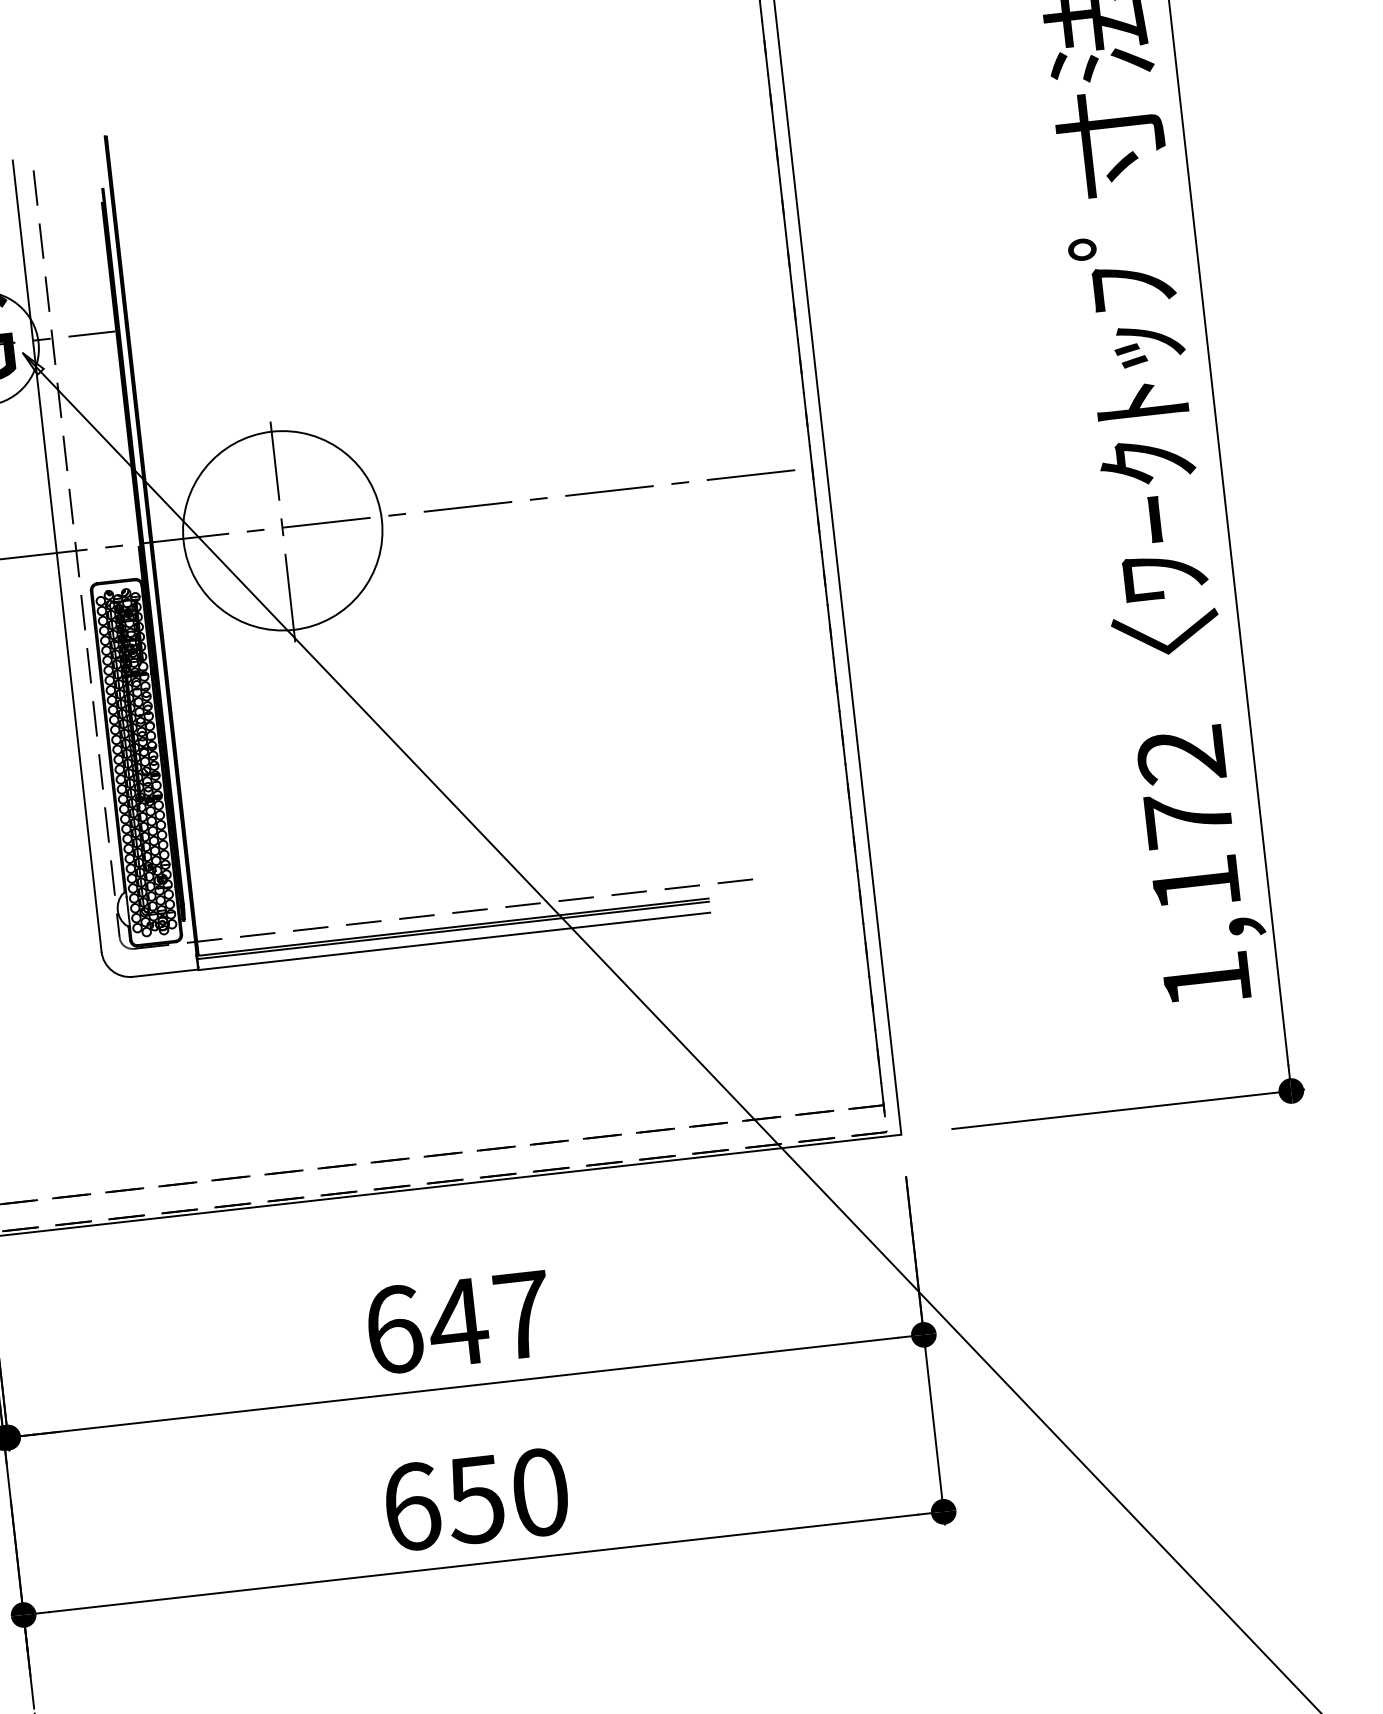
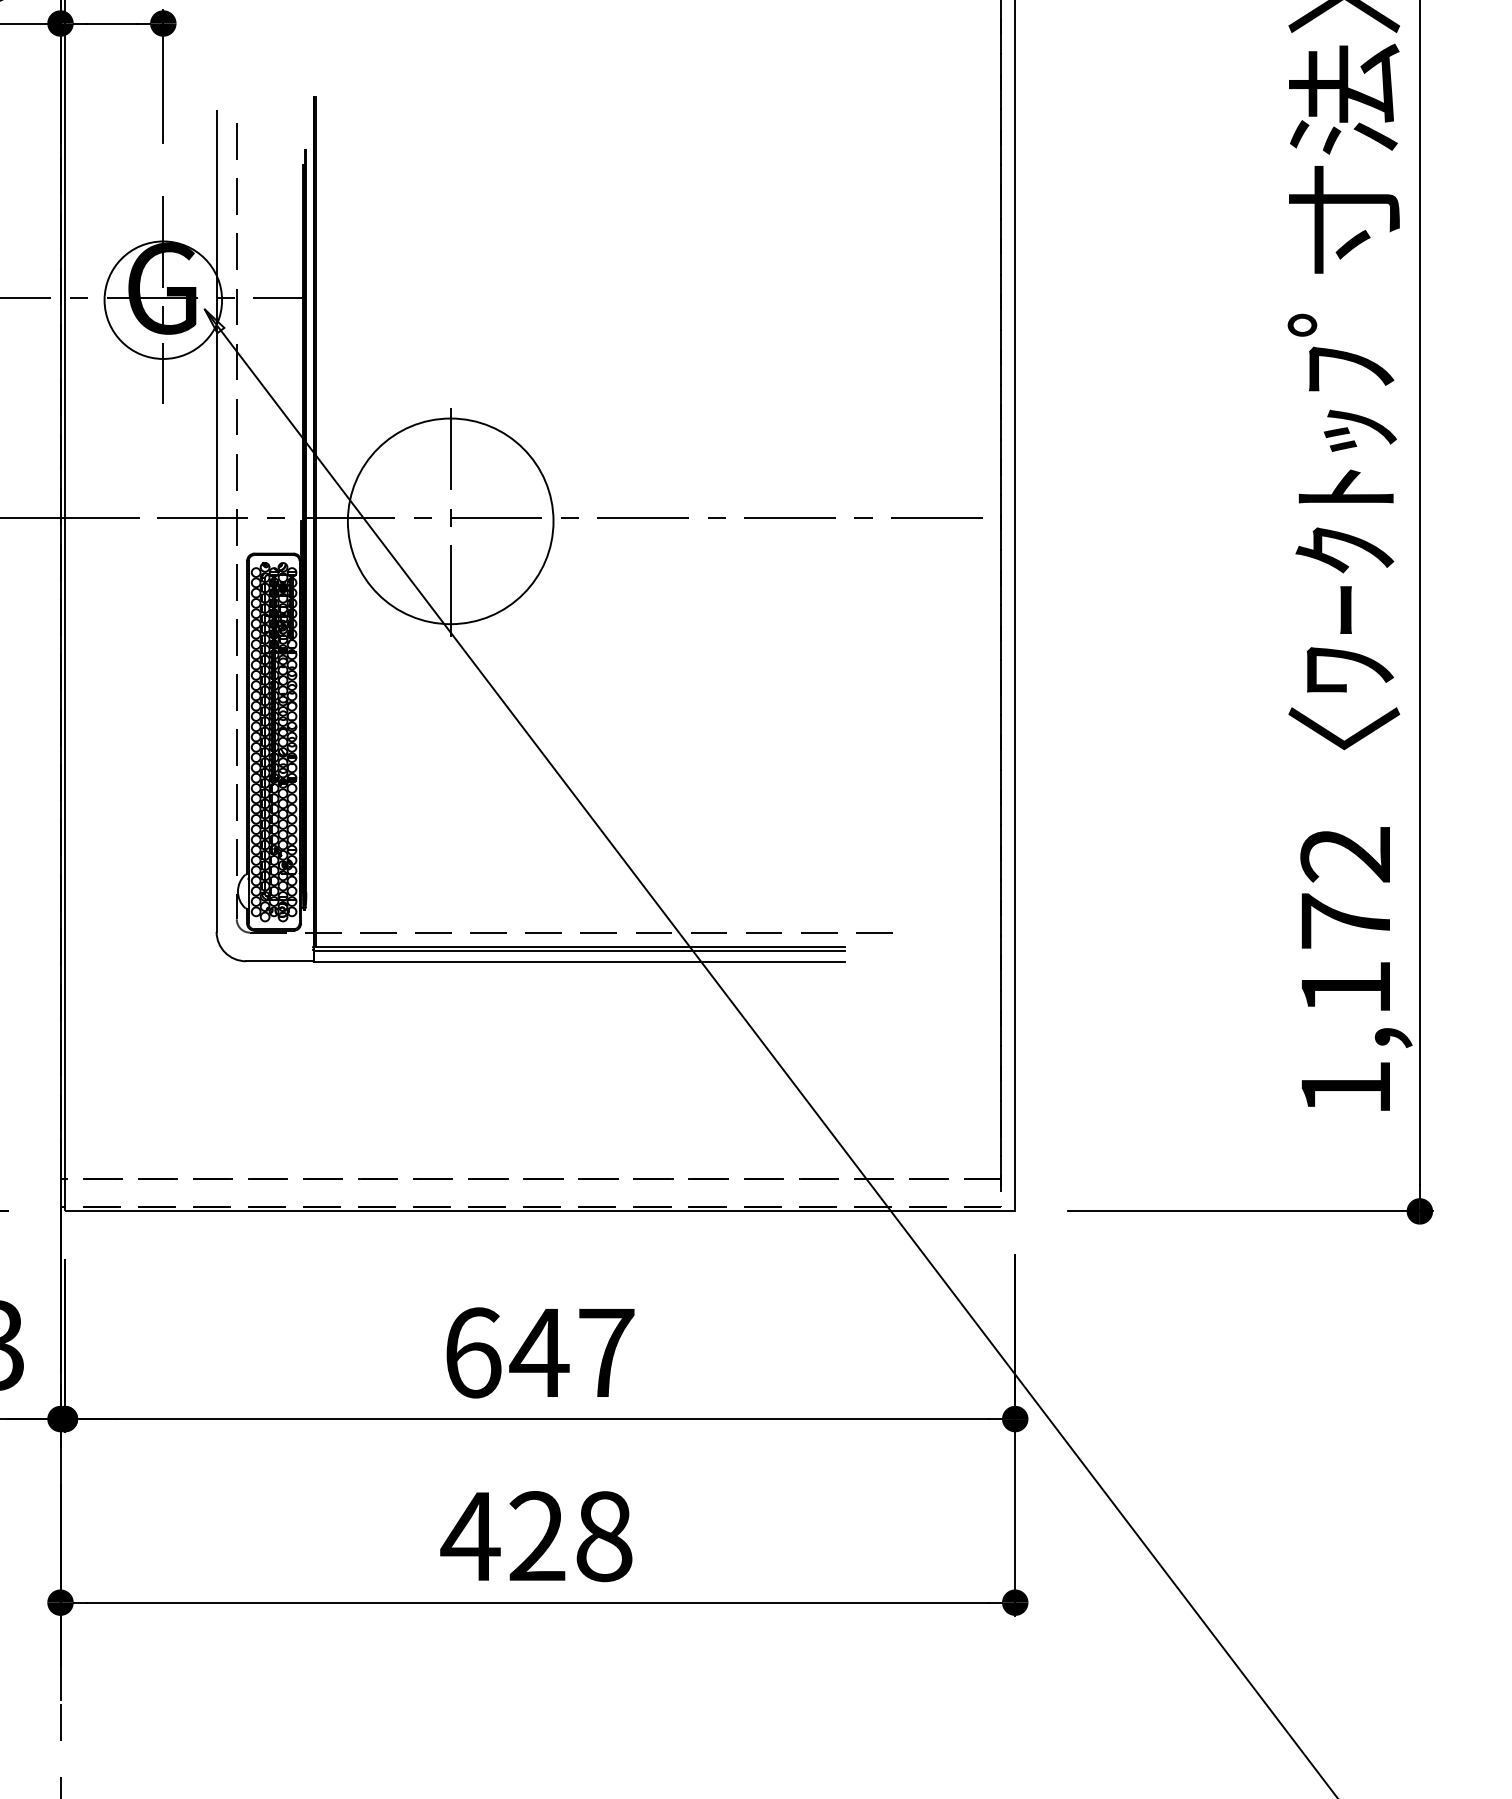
text: (475, 1499) -> (536, 1536), 650 -> 428

